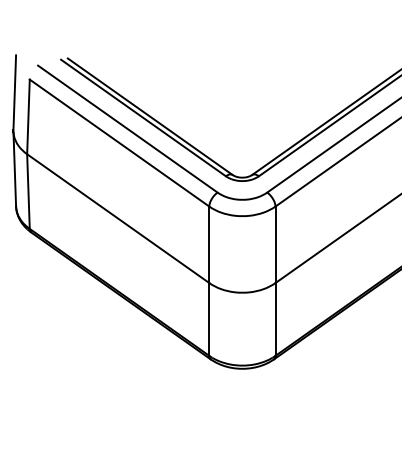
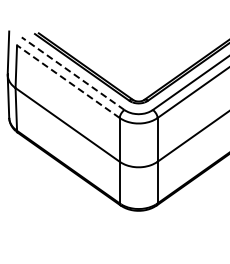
line: (128, 128) -> (73, 73), solid -> dashed
line: (119, 142) -> (68, 81), solid -> dashed

